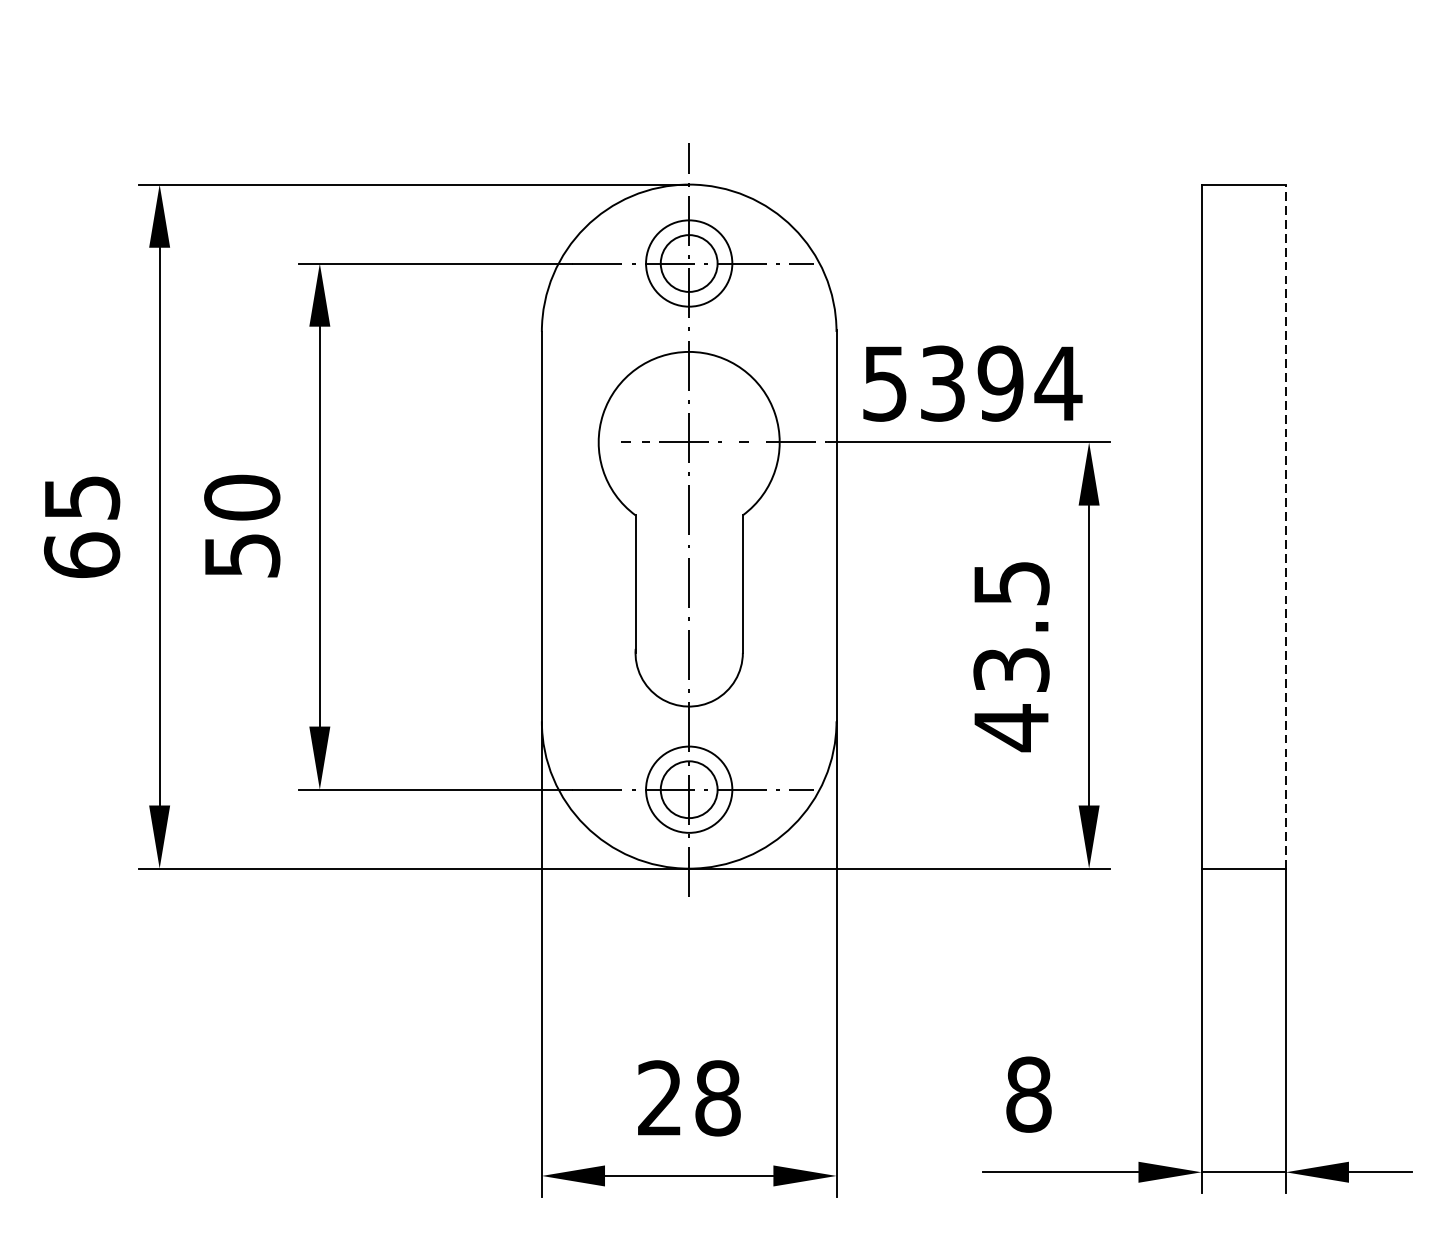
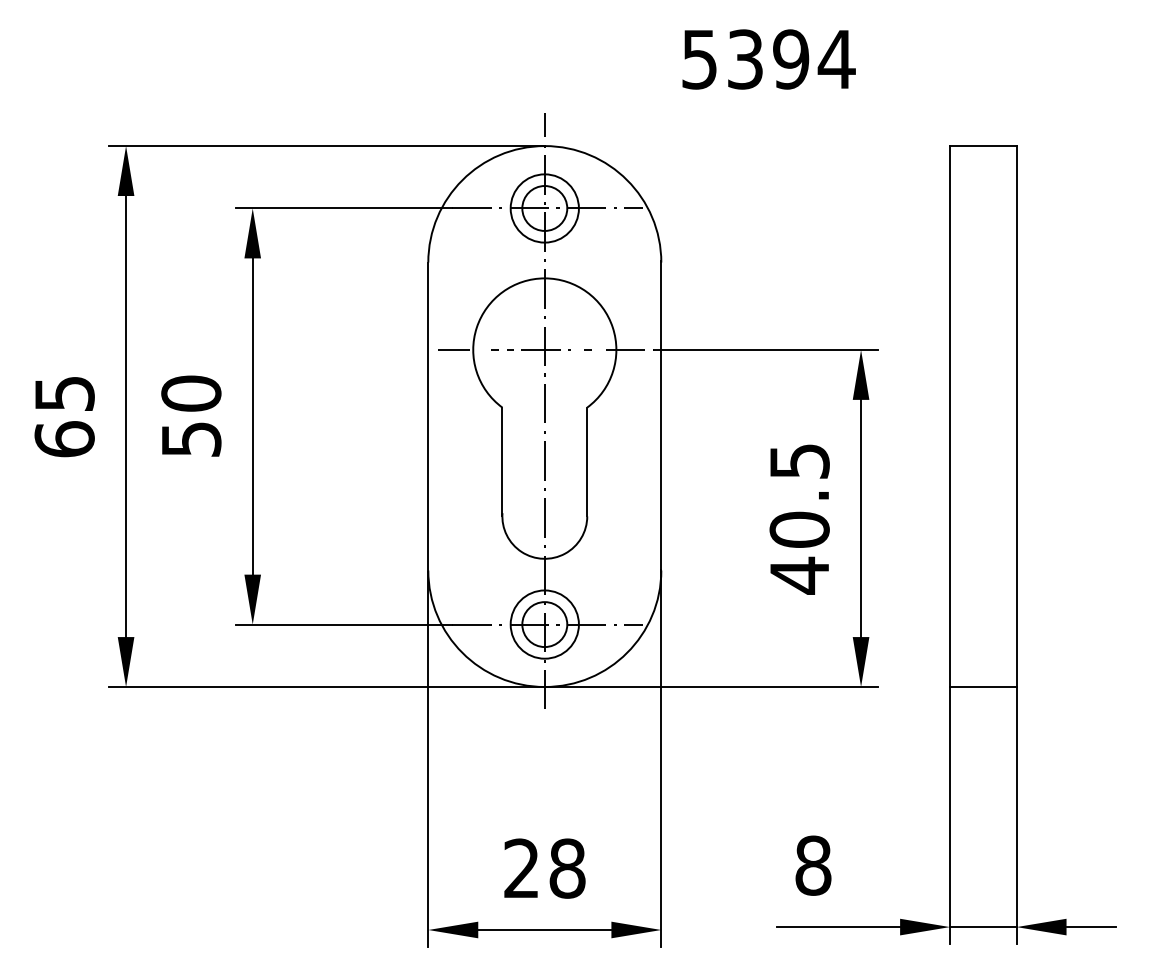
text: (972, 383) -> (768, 59), moved
line: (573, 441) -> (453, 349), added
line: (1285, 526) -> (1016, 416), dashed -> solid
text: (1011, 669) -> (799, 529), 43.5 -> 40.5

